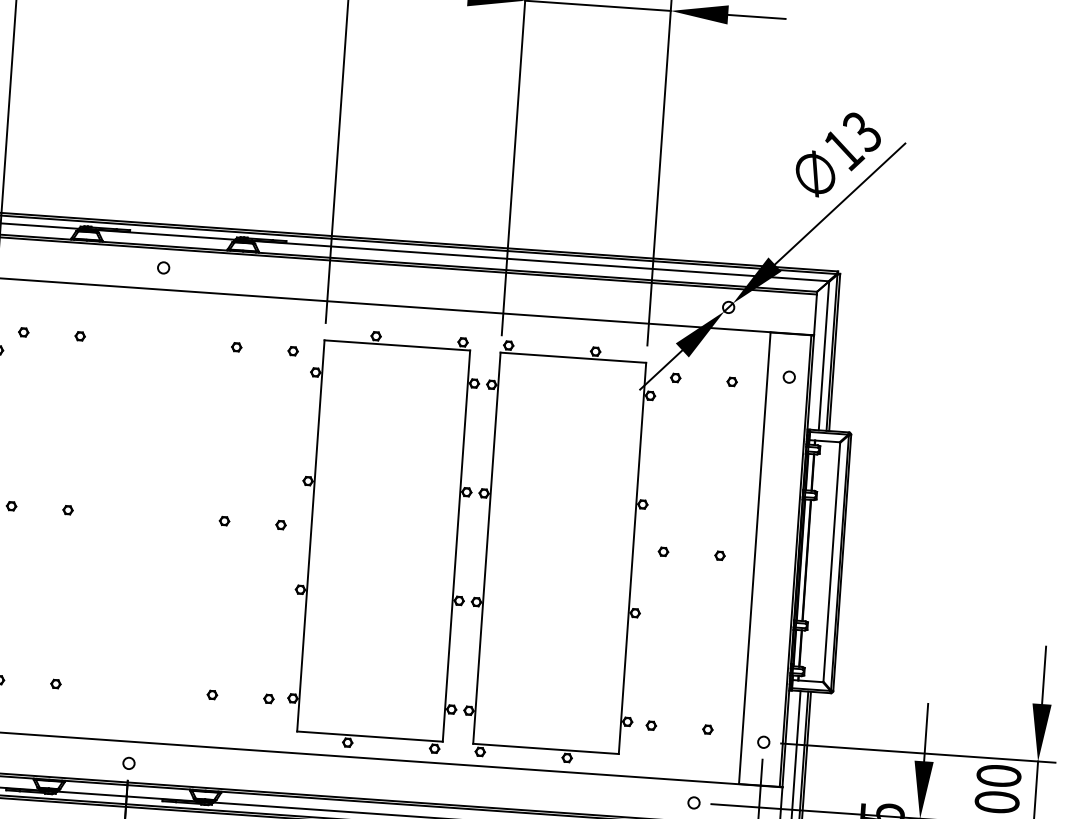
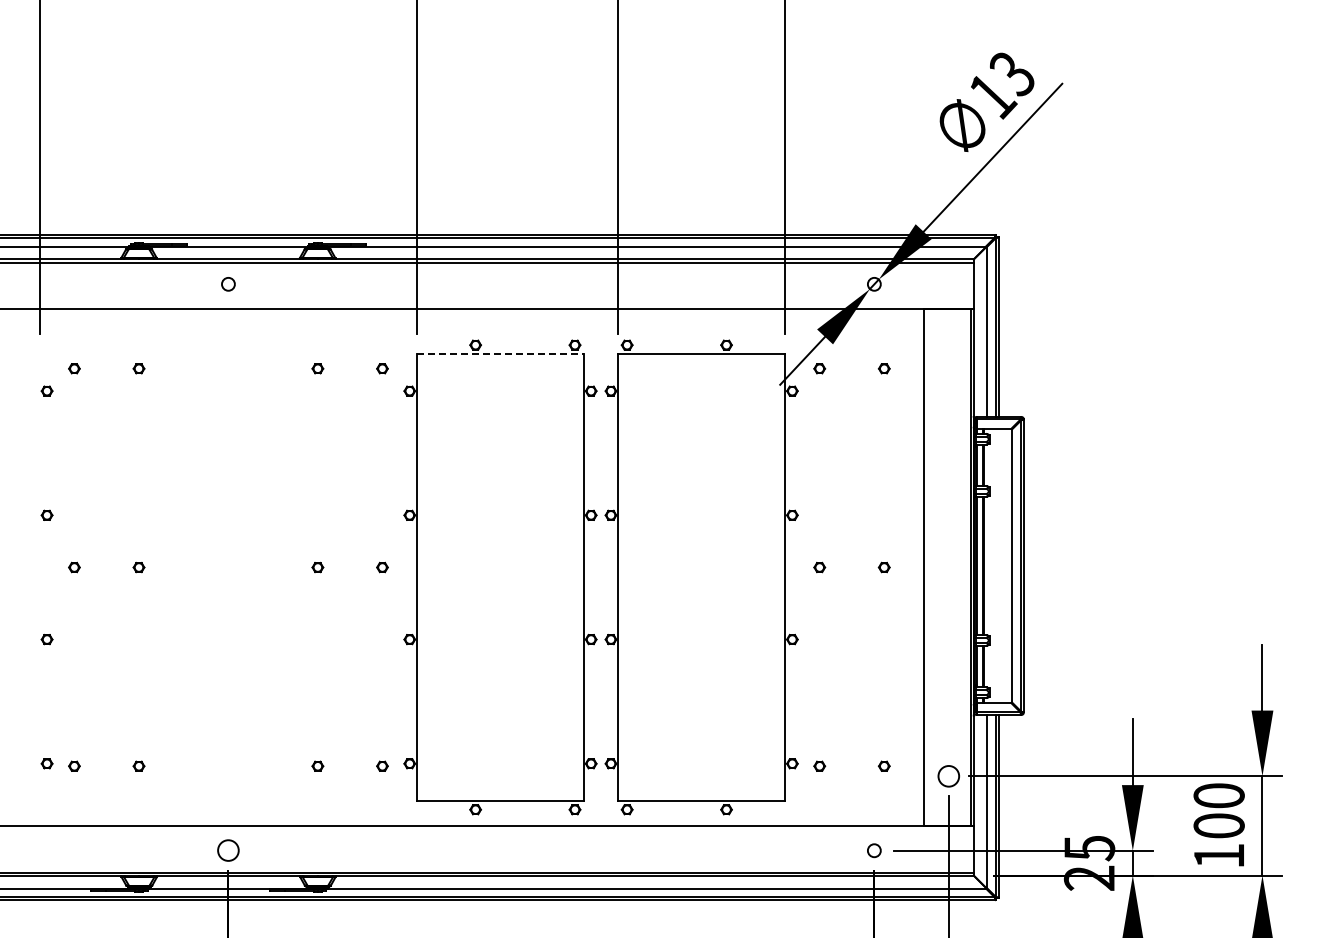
line: (397, 345) -> (500, 353), solid -> dashed
circle: (788, 376) -> (948, 358), removed
circle: (763, 741) -> (948, 775), size x1.6
circle: (129, 763) -> (228, 850), size x1.6

